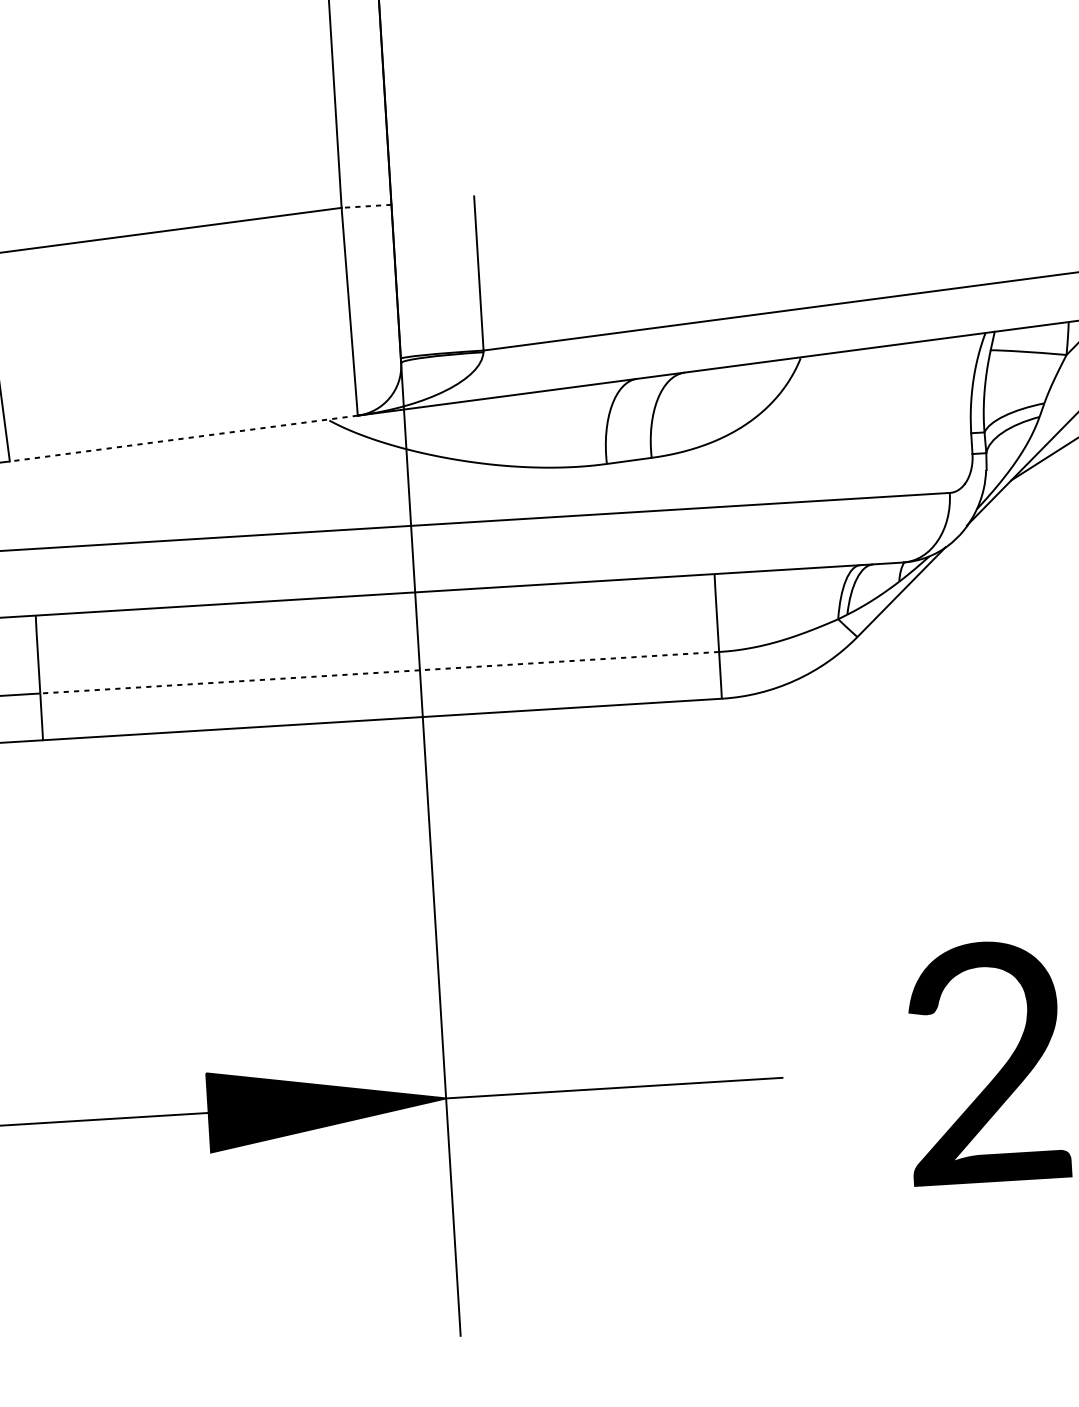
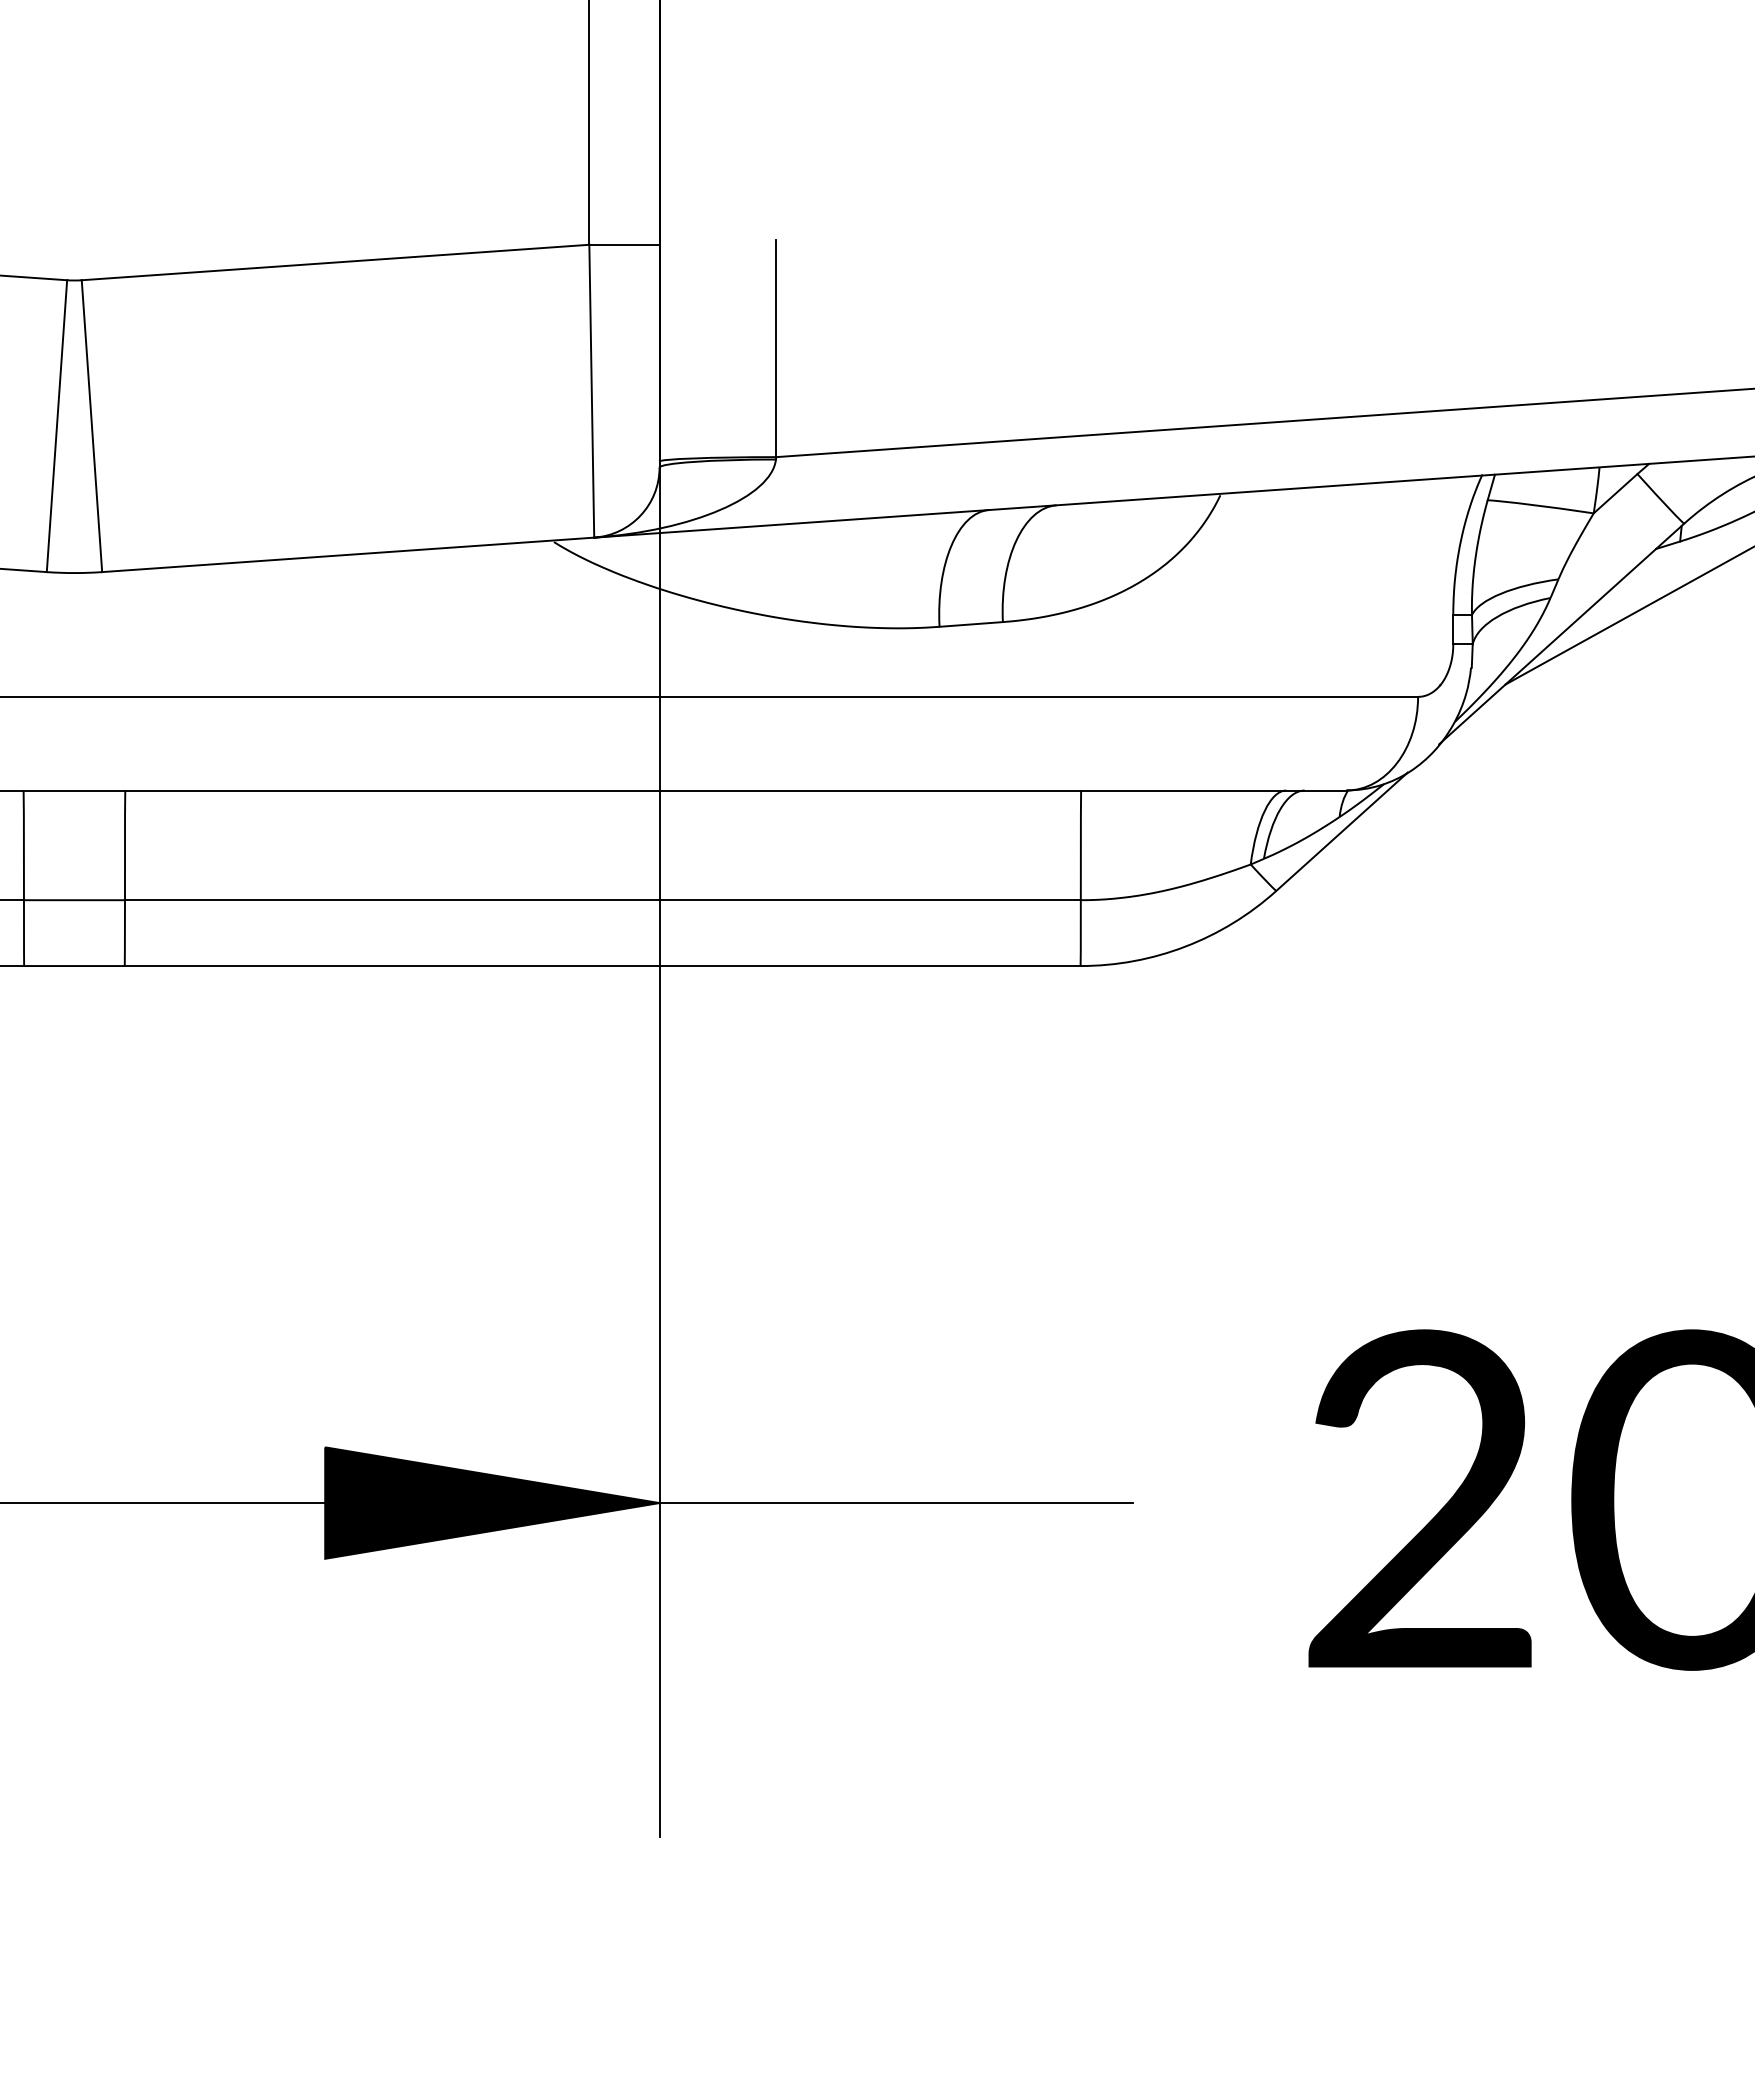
line: (365, 206) -> (623, 244), dashed -> solid
line: (184, 438) -> (348, 554), dashed -> solid
line: (379, 672) -> (602, 900), dashed -> solid

